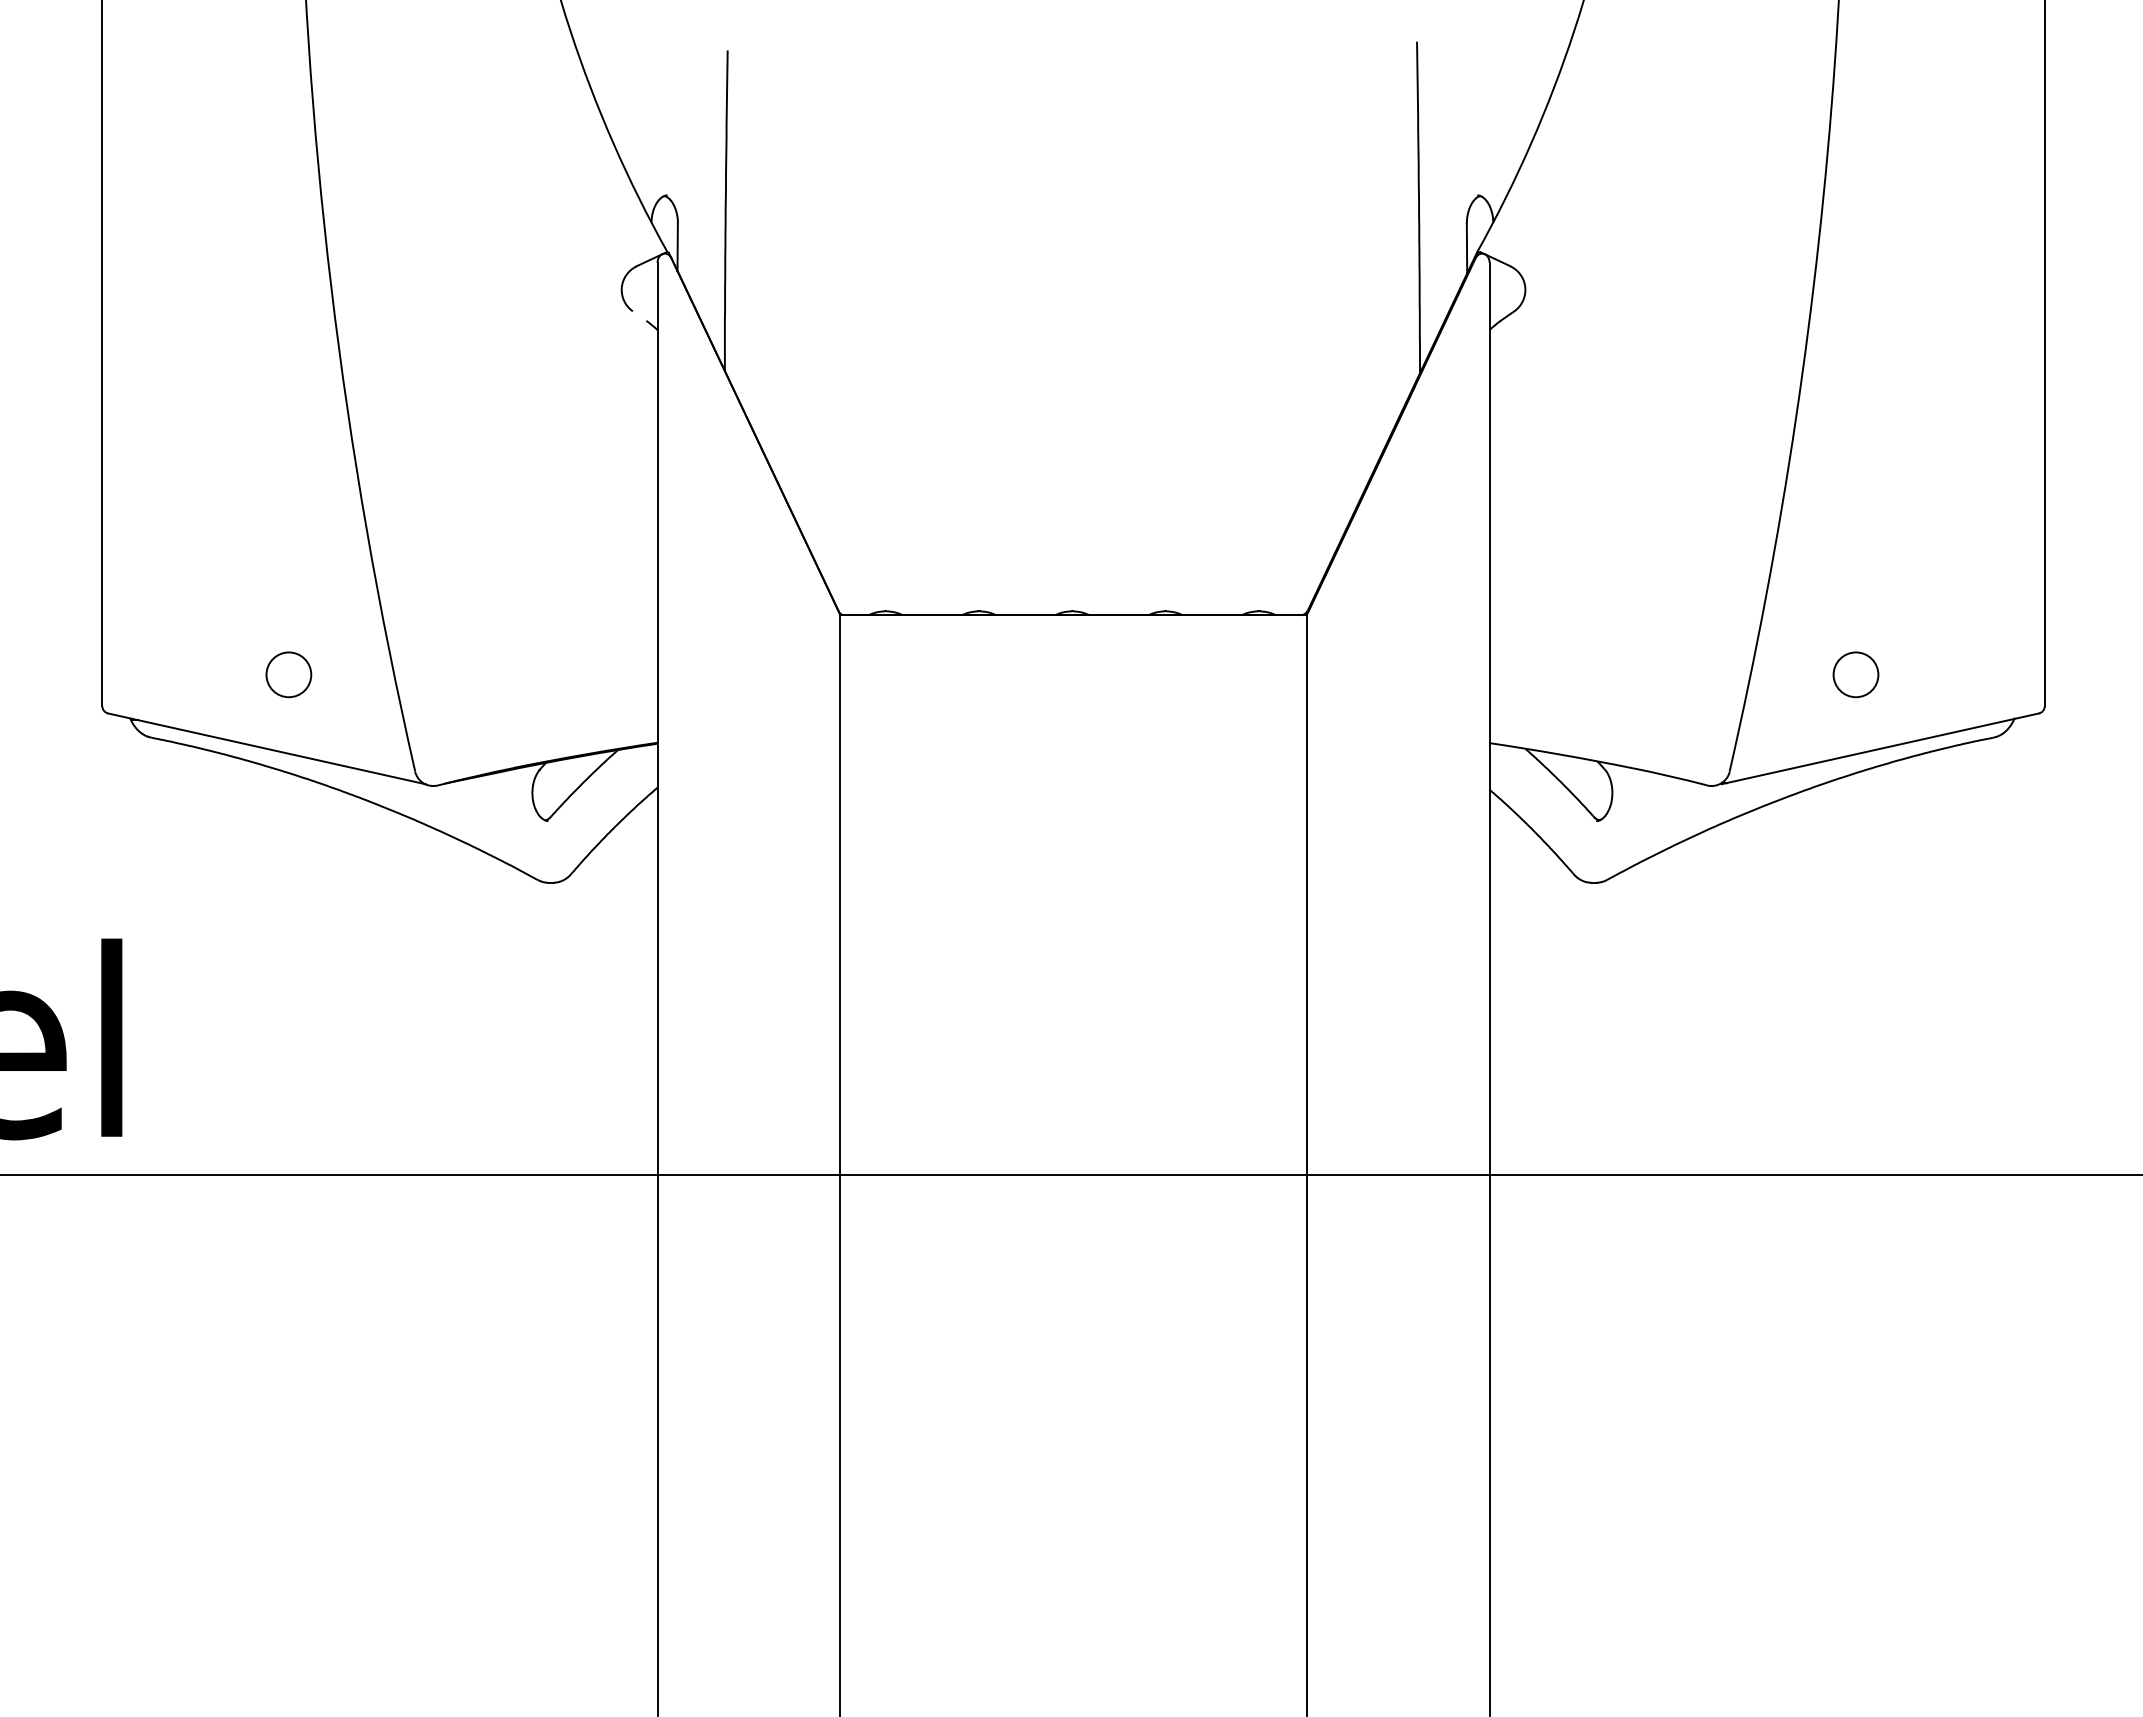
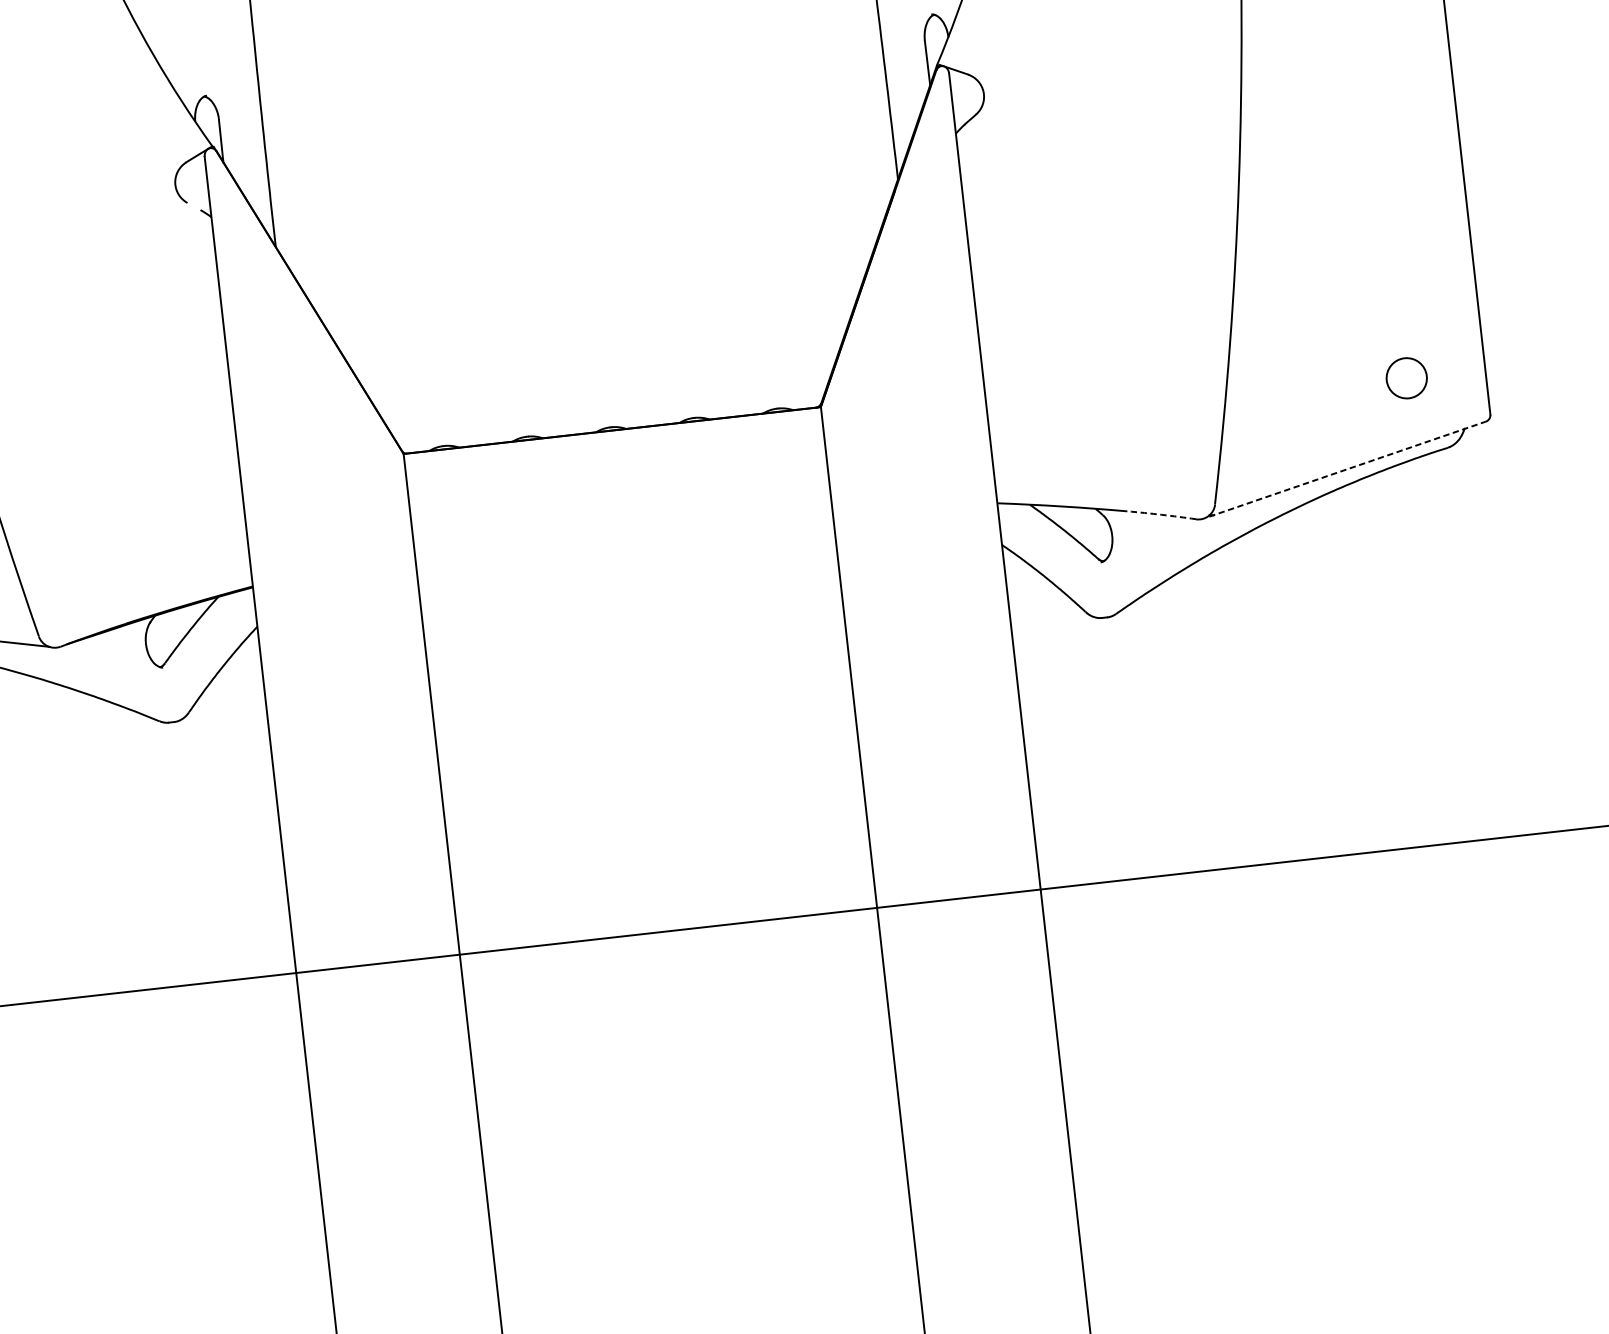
circle: (1855, 674) -> (1406, 378), moved
line: (1880, 748) -> (1347, 468), solid -> dashed
arc: (1669, 776) -> (1161, 515), solid -> dashed

